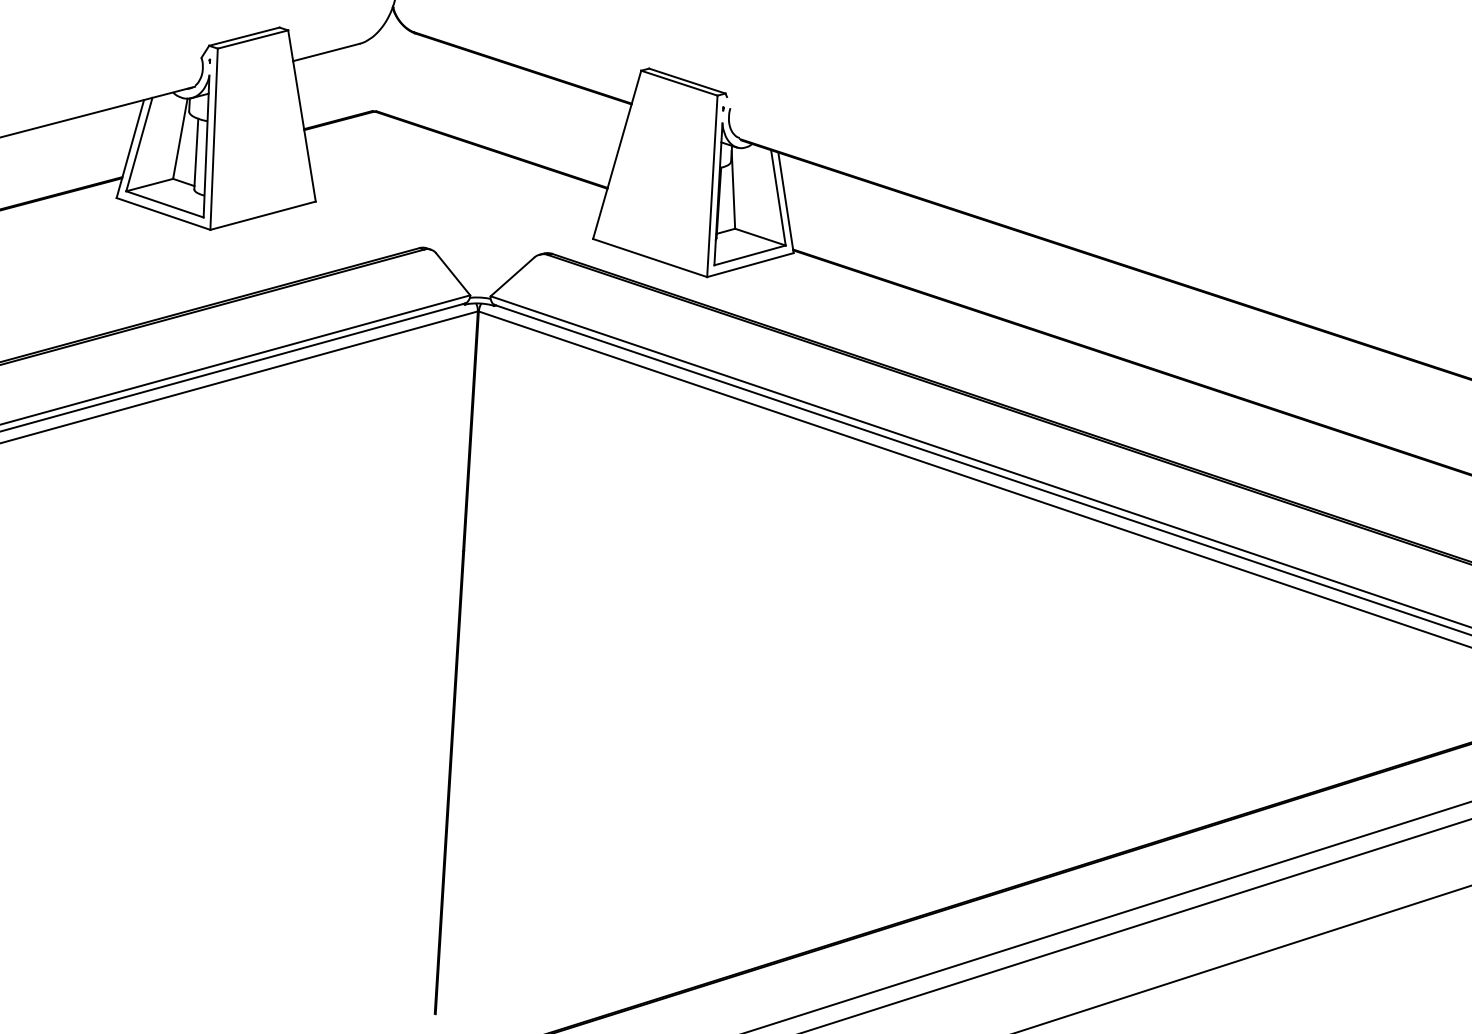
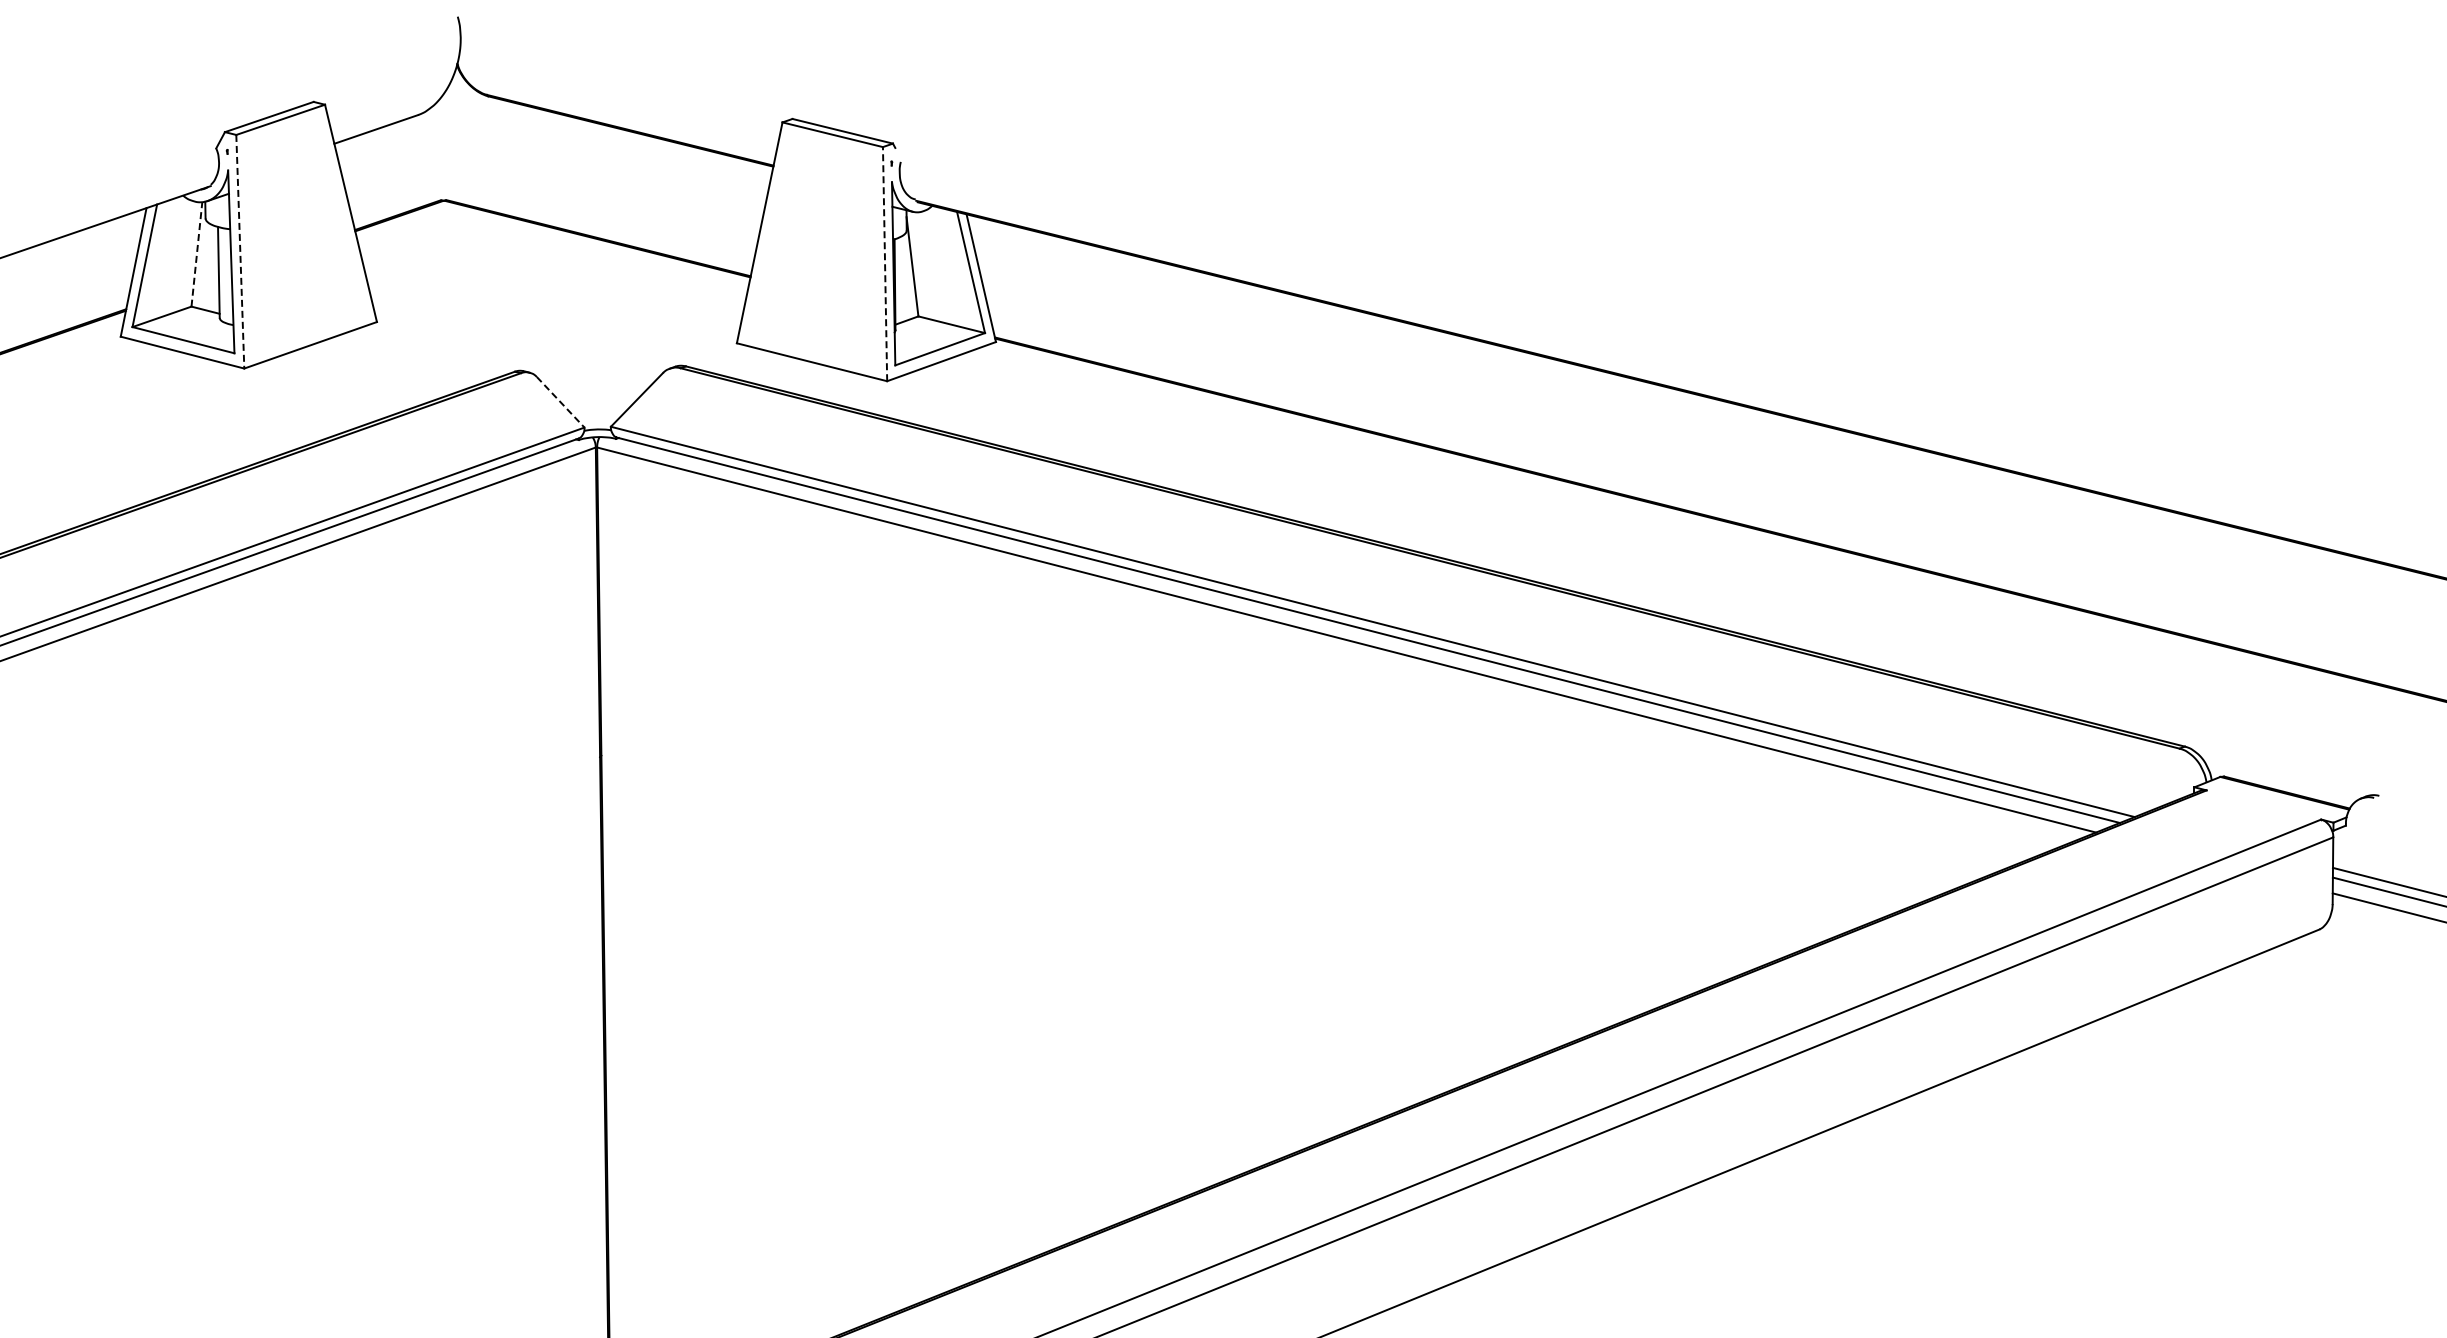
line: (180, 138) -> (196, 253), solid -> dashed
line: (214, 139) -> (240, 251), solid -> dashed
line: (712, 185) -> (885, 263), solid -> dashed
line: (453, 274) -> (560, 402), solid -> dashed

